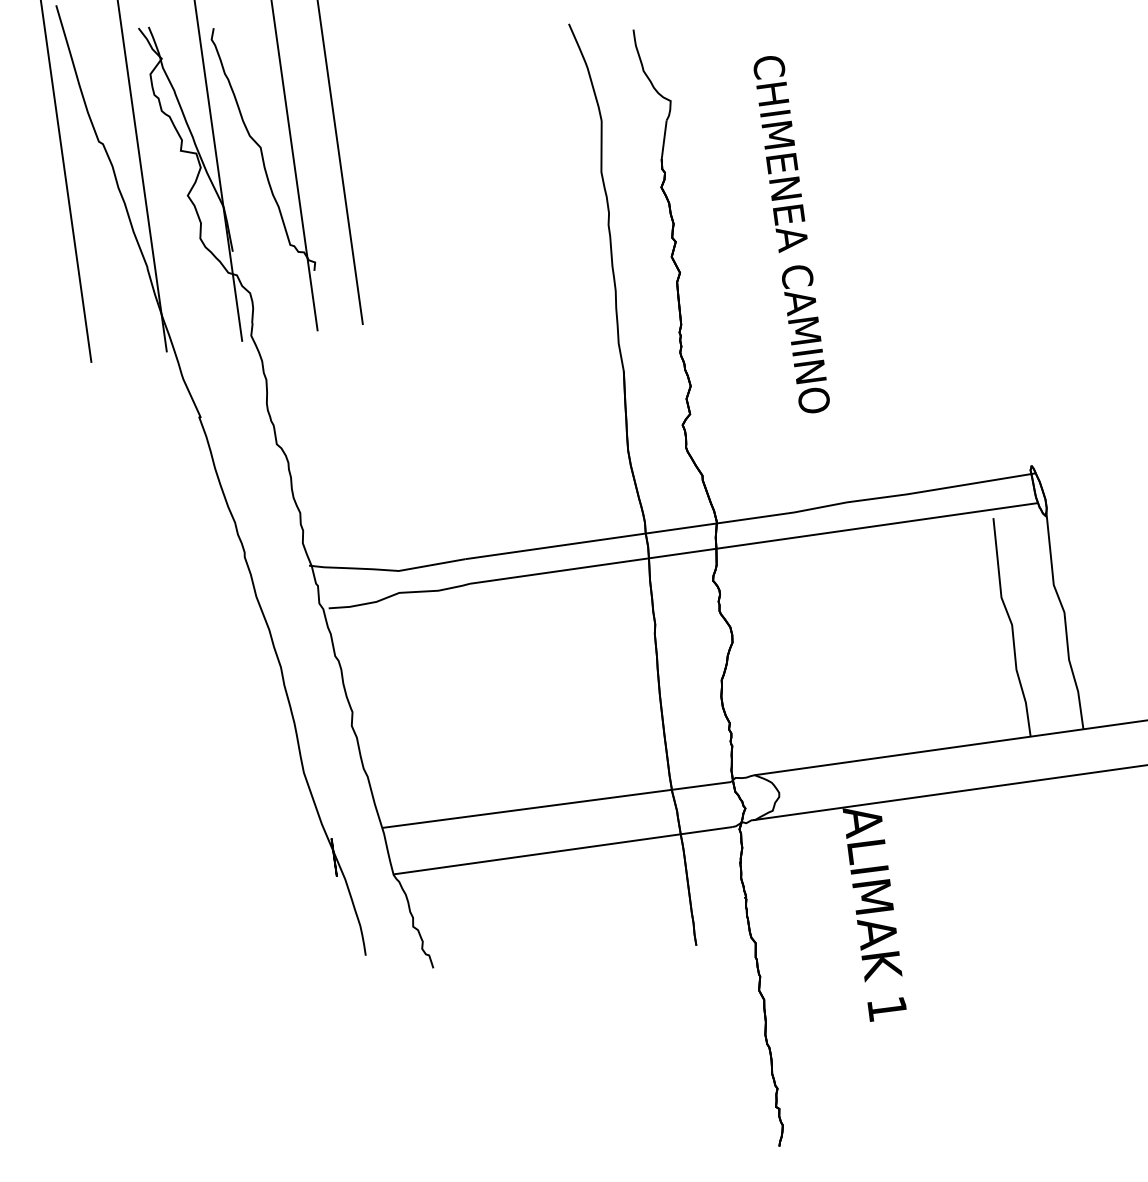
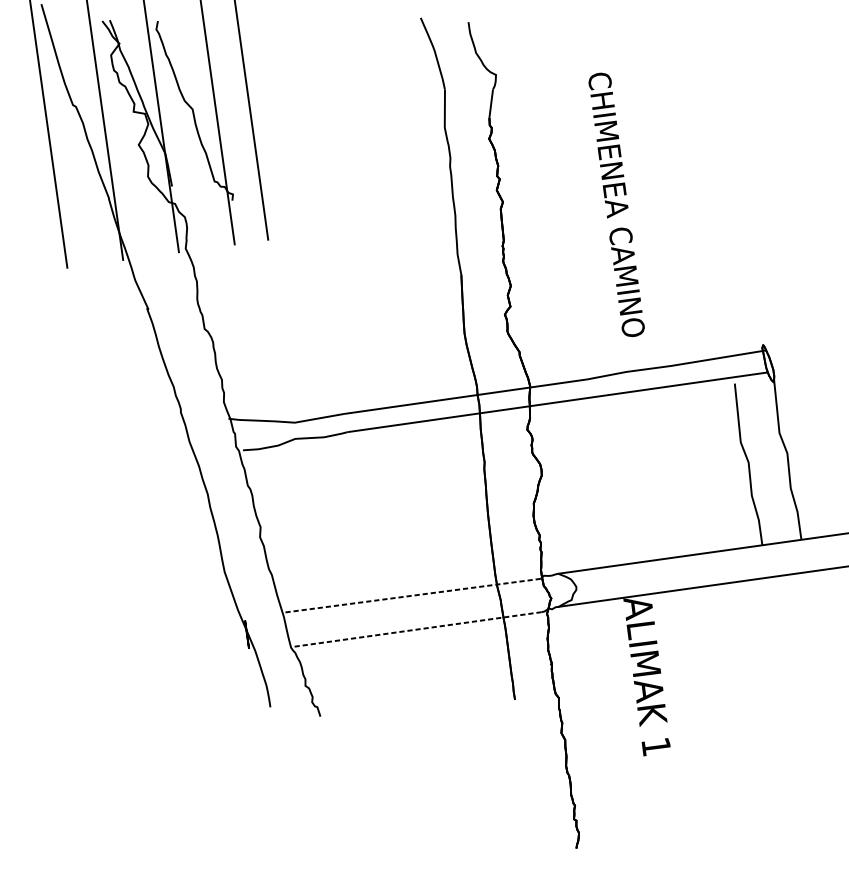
text: (791, 234) -> (616, 204), moved
line: (556, 804) -> (411, 595), solid -> dashed
line: (562, 850) -> (415, 629), solid -> dashed

